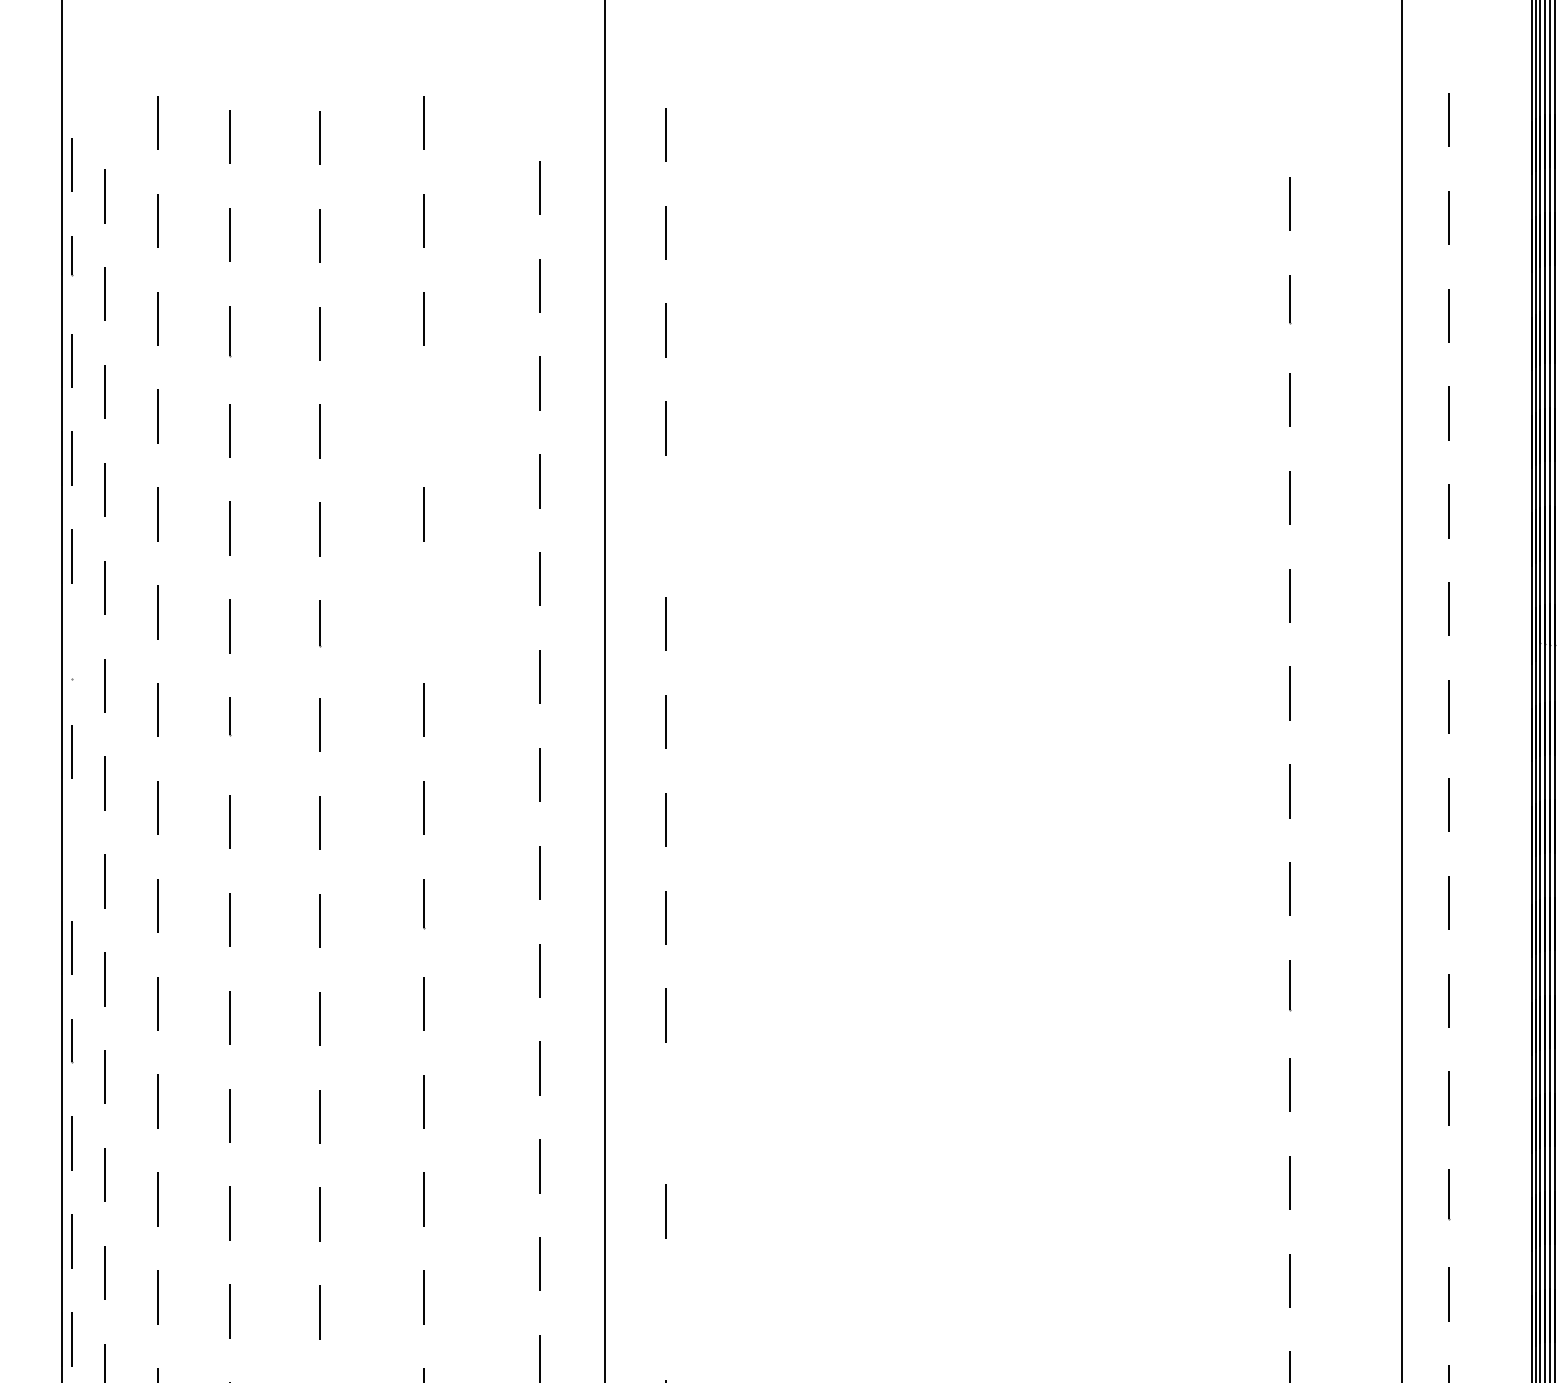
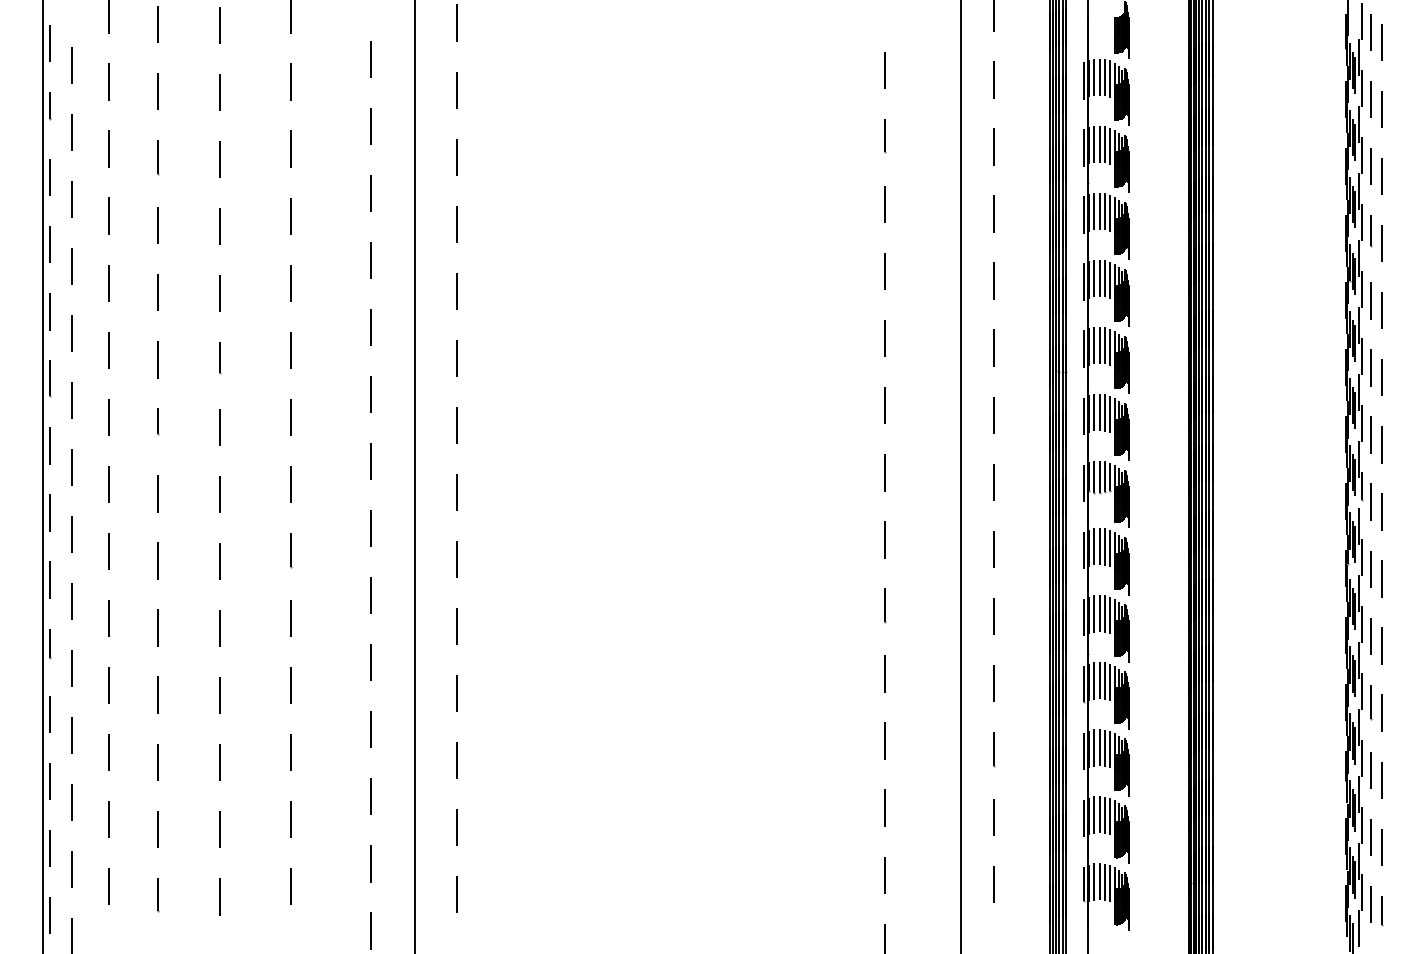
line: (424, 415) -> (291, 215), added
line: (665, 525) -> (456, 290), added
line: (424, 611) -> (291, 349), added
line: (72, 652) -> (50, 377), added
line: (72, 849) -> (50, 512), added
line: (665, 1113) -> (456, 693), added
line: (665, 1309) -> (456, 827), added

